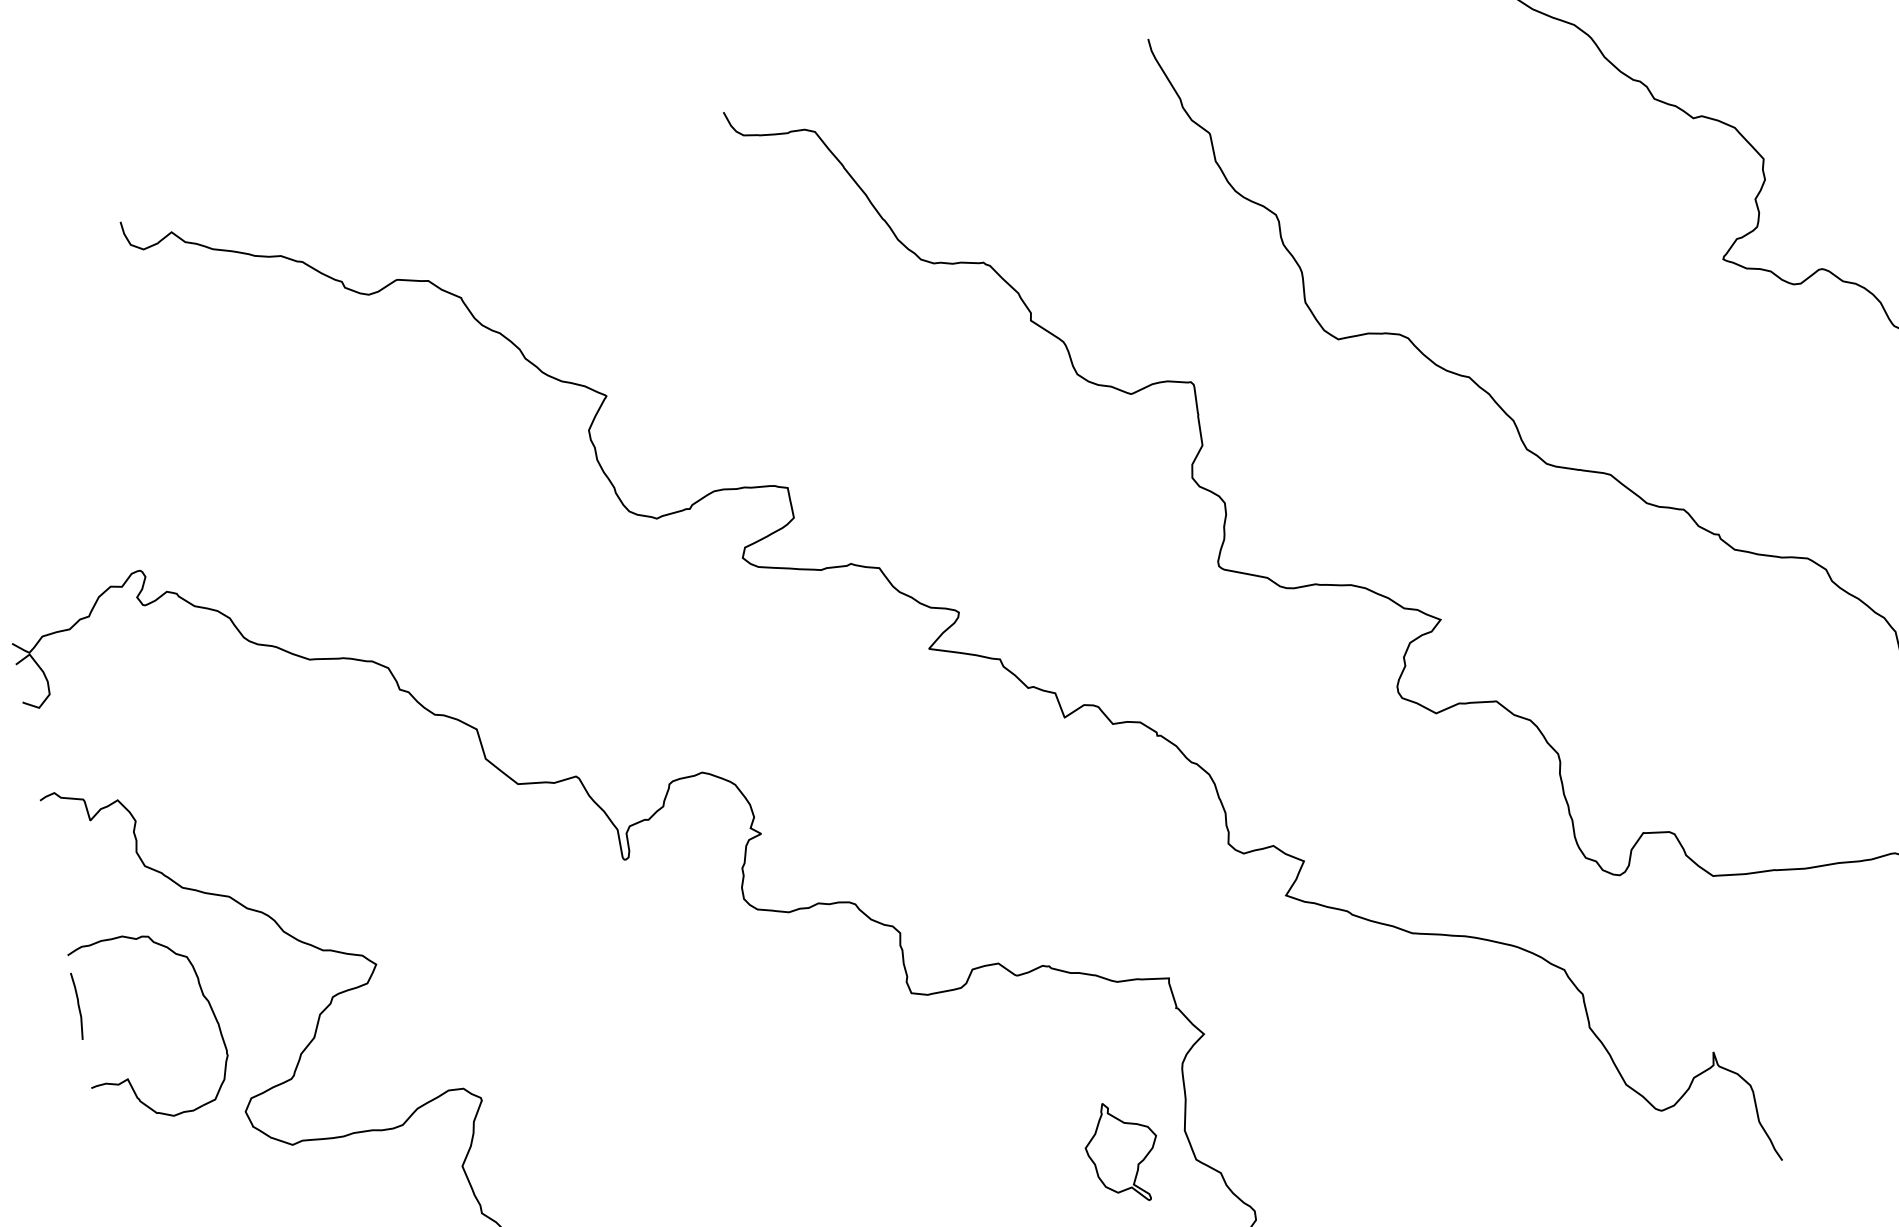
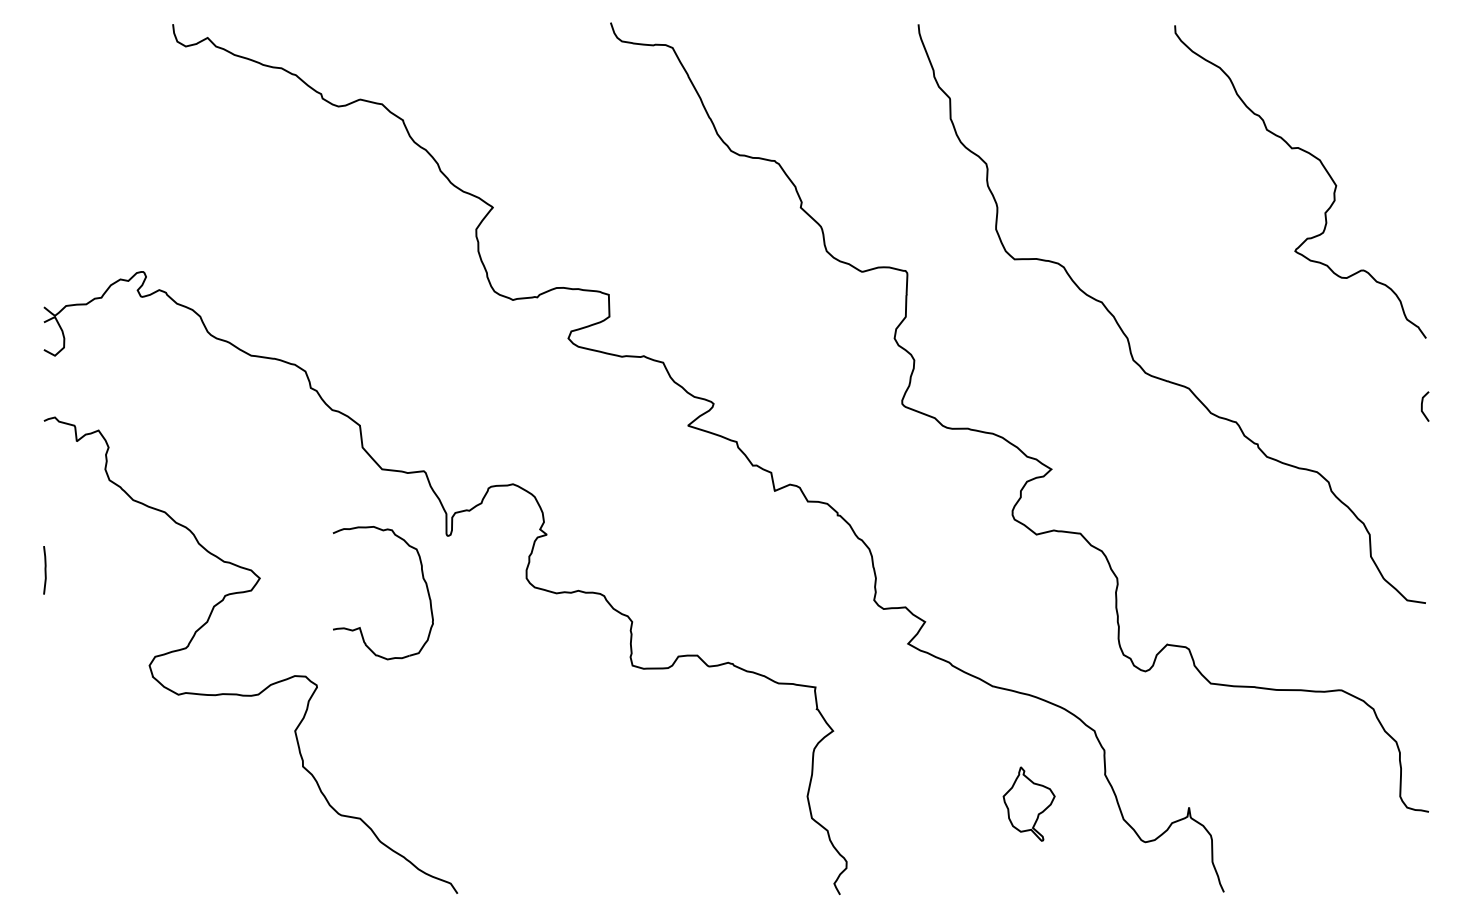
part: (128, 1078) -> (360, 627), moved
part: (1121, 1151) -> (1028, 803), moved

